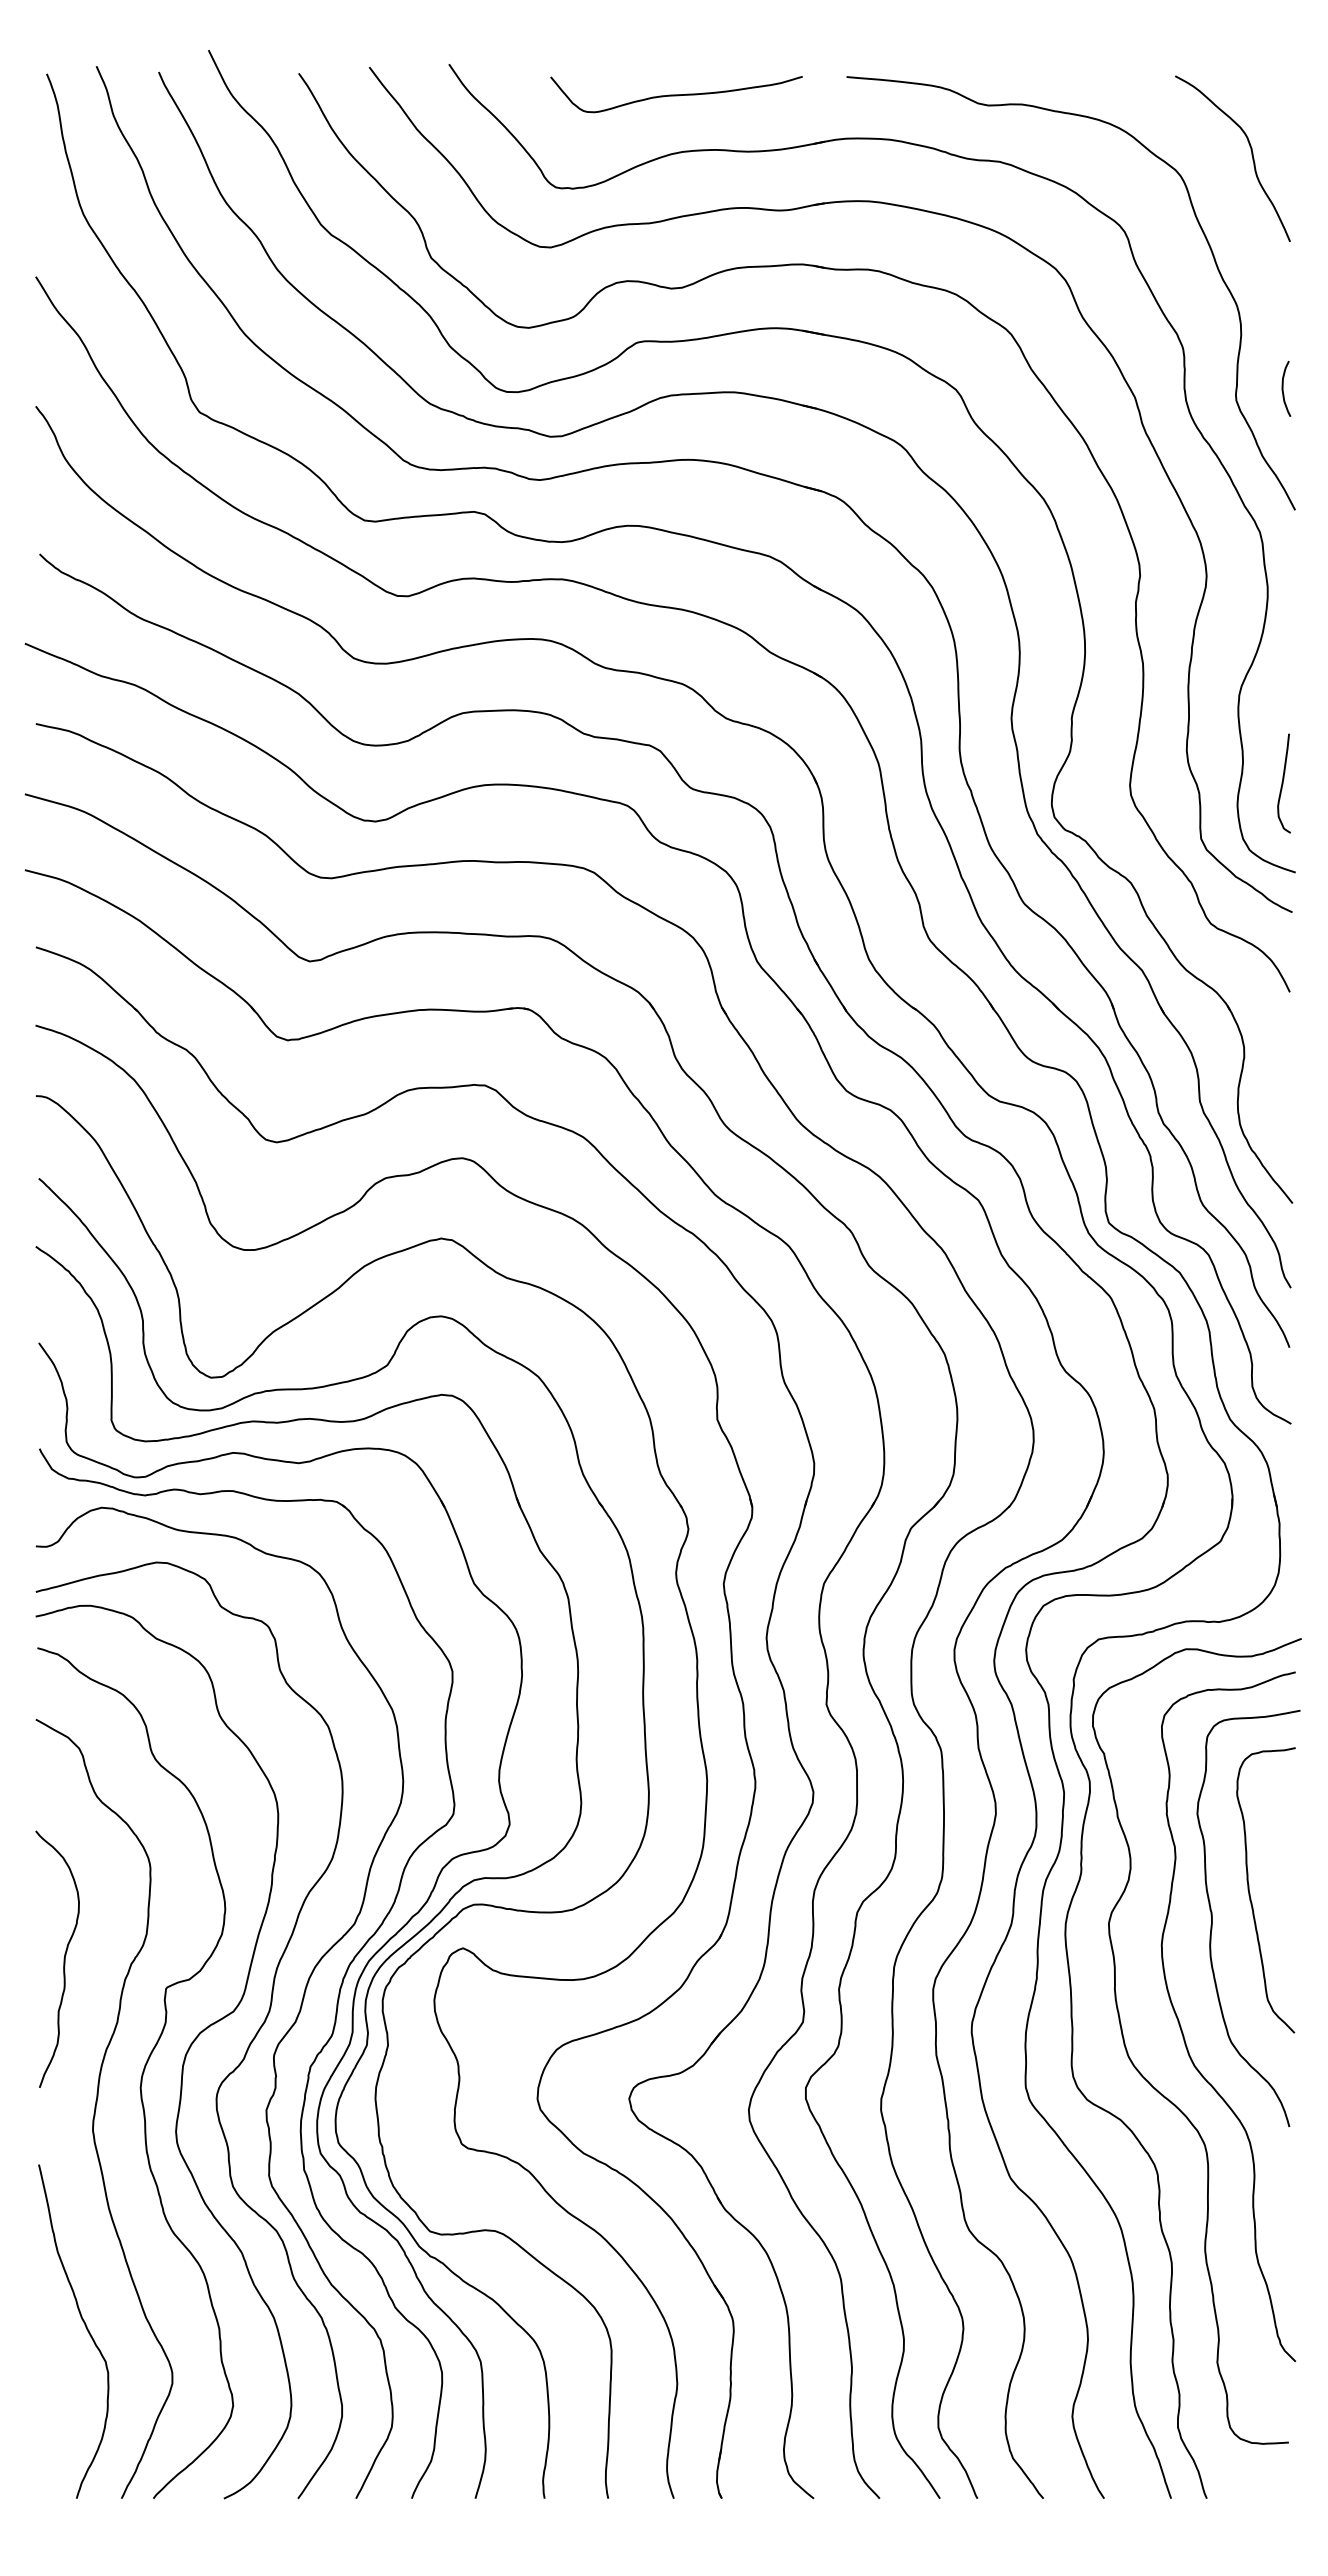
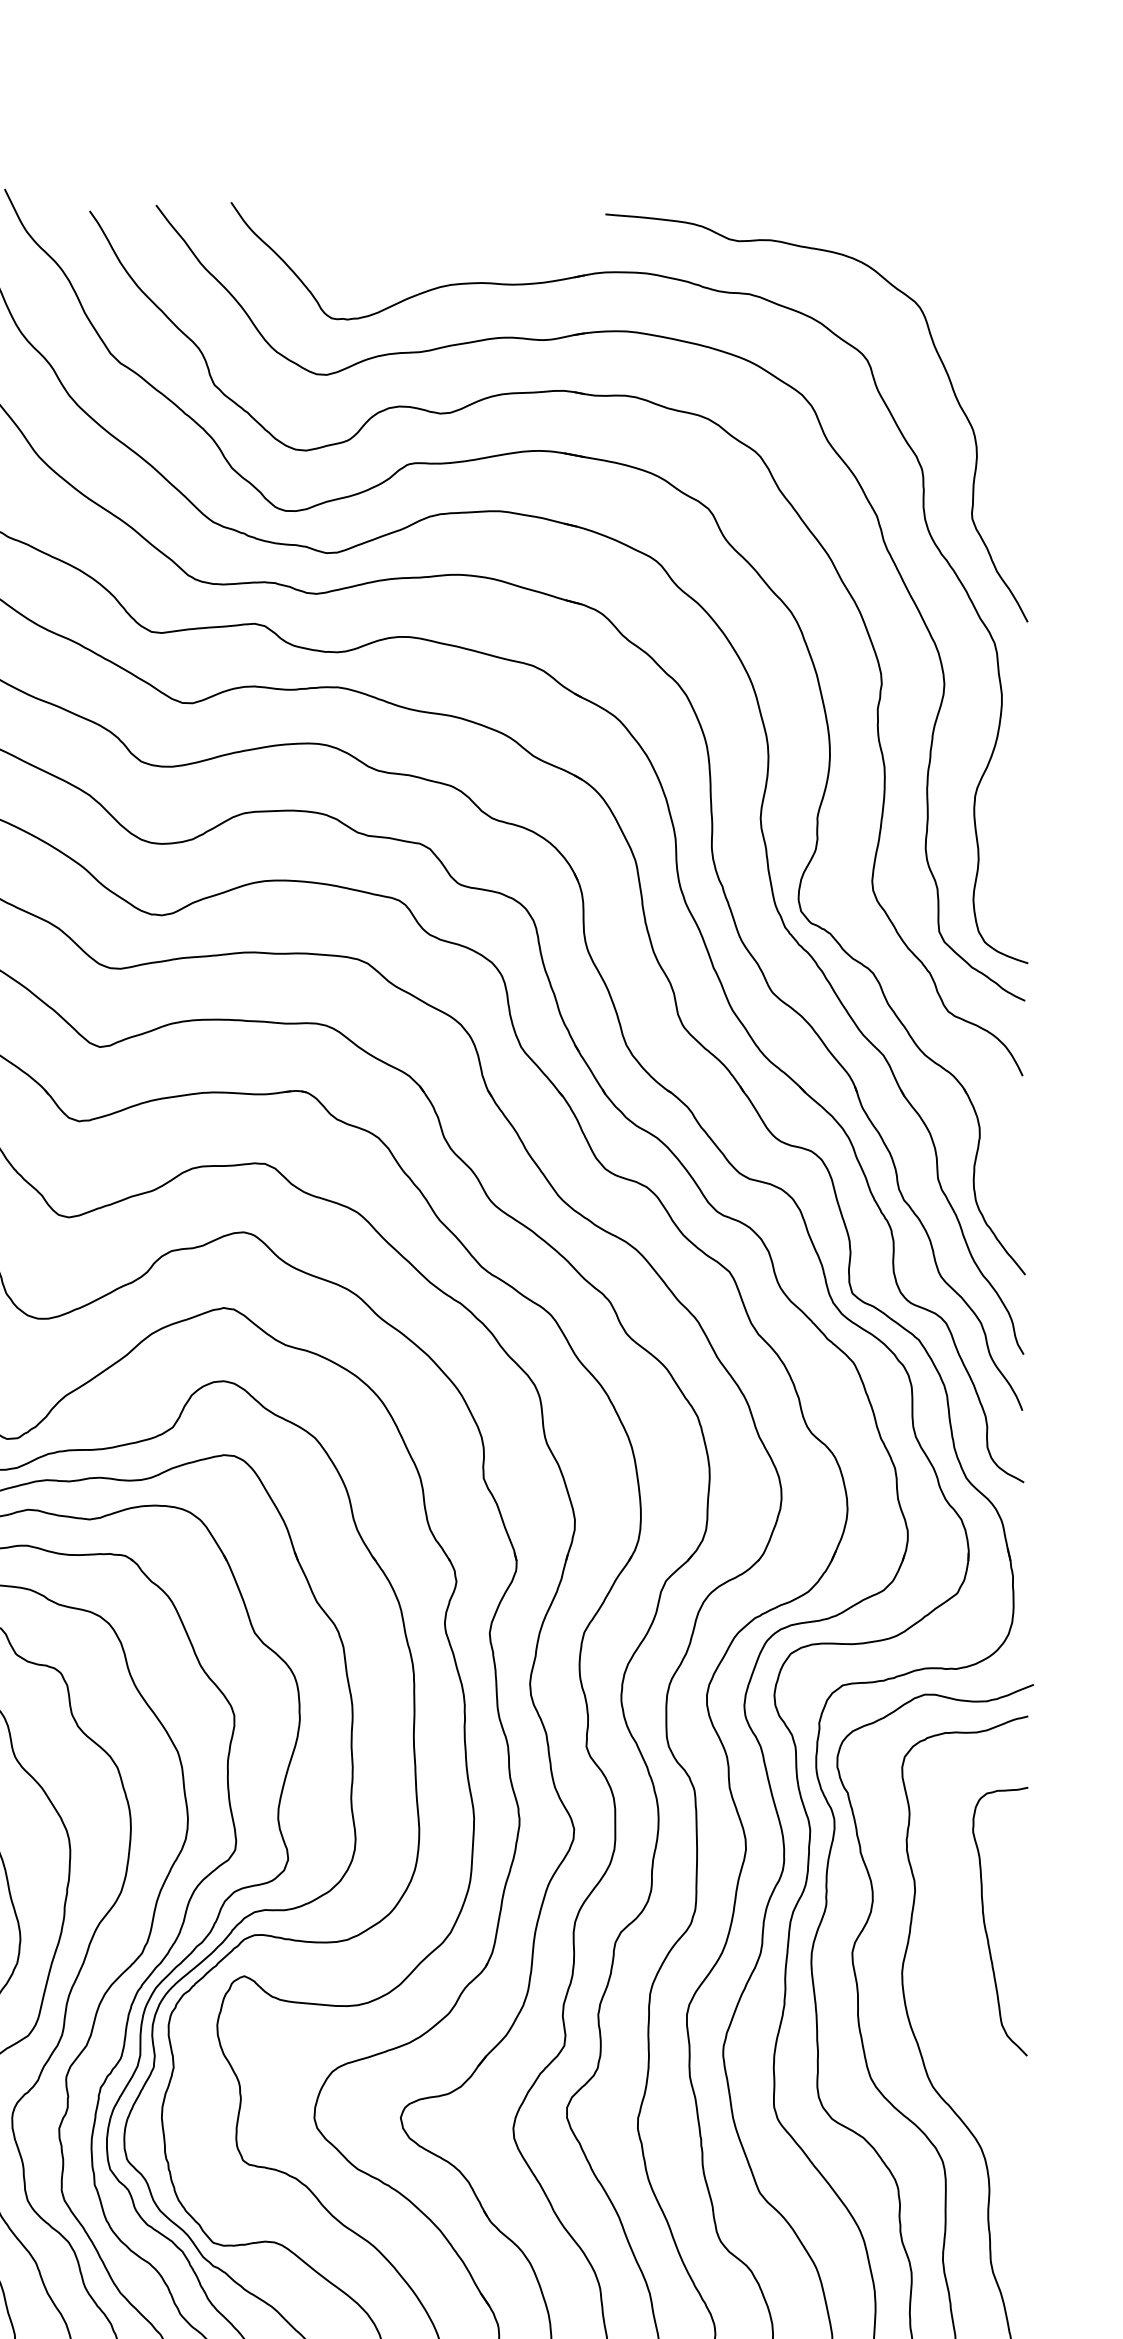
curve: (676, 94) -> (445, 230), removed
curve: (1251, 155) -> (986, 288), removed
curve: (1283, 388) -> (1016, 507), removed
curve: (1283, 783) -> (1016, 879), removed
curve: (1212, 1918) -> (949, 1948), removed

